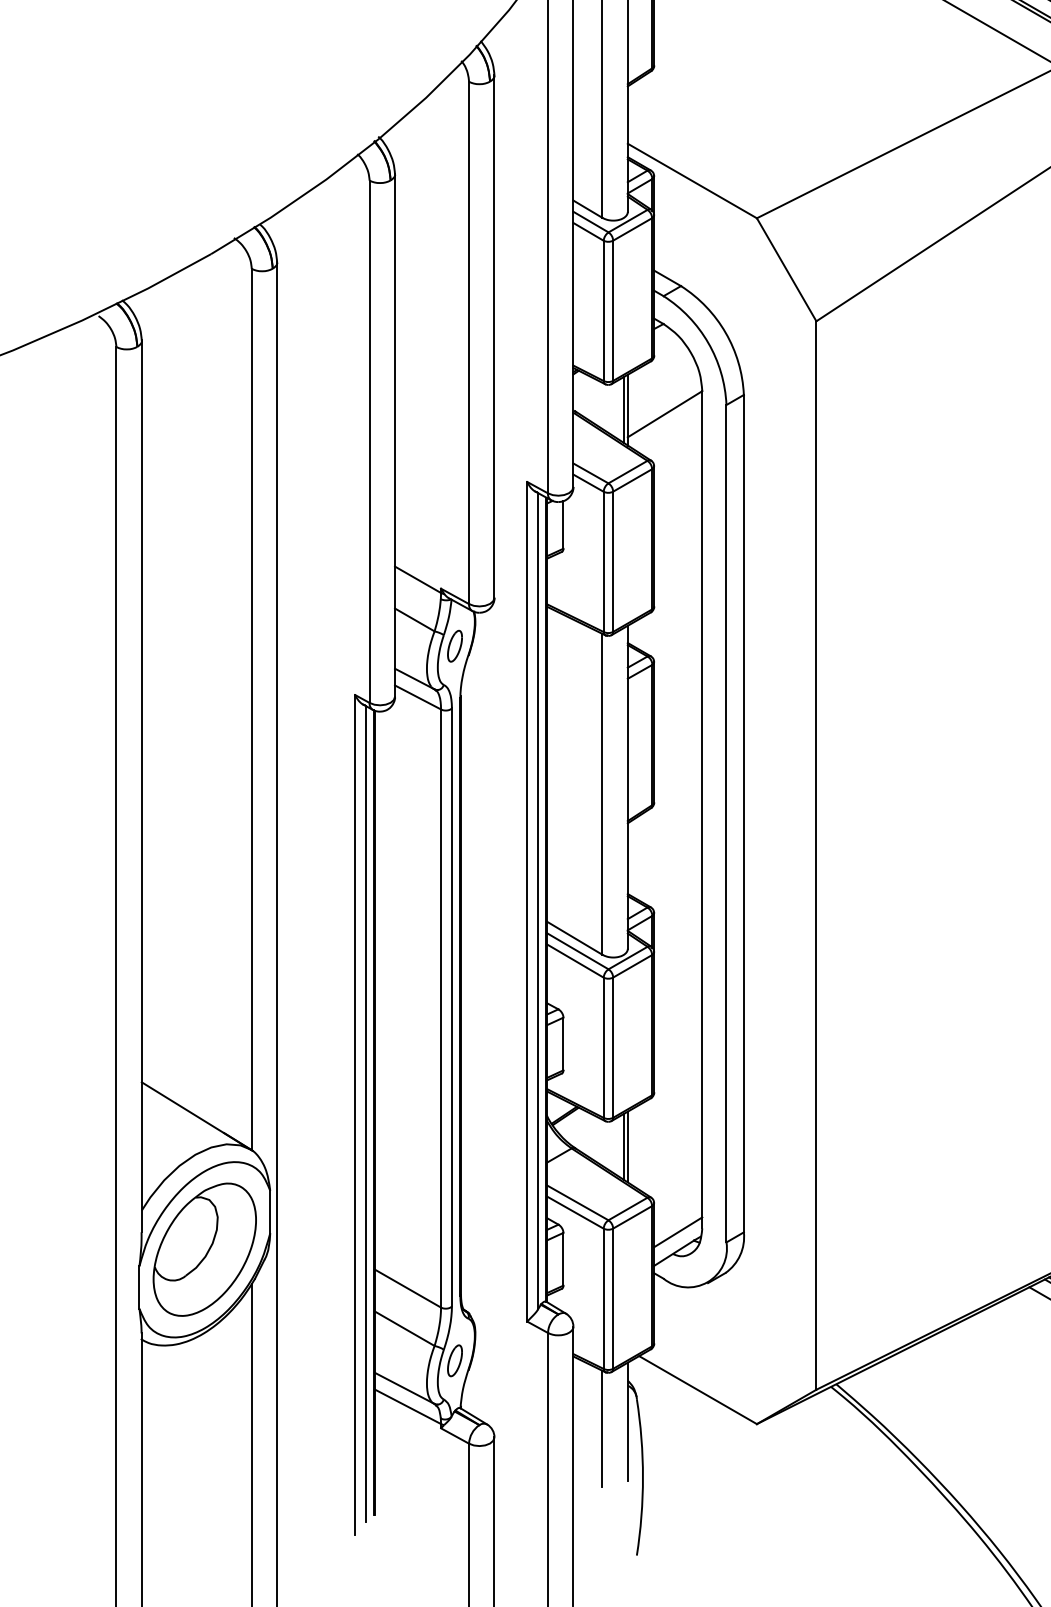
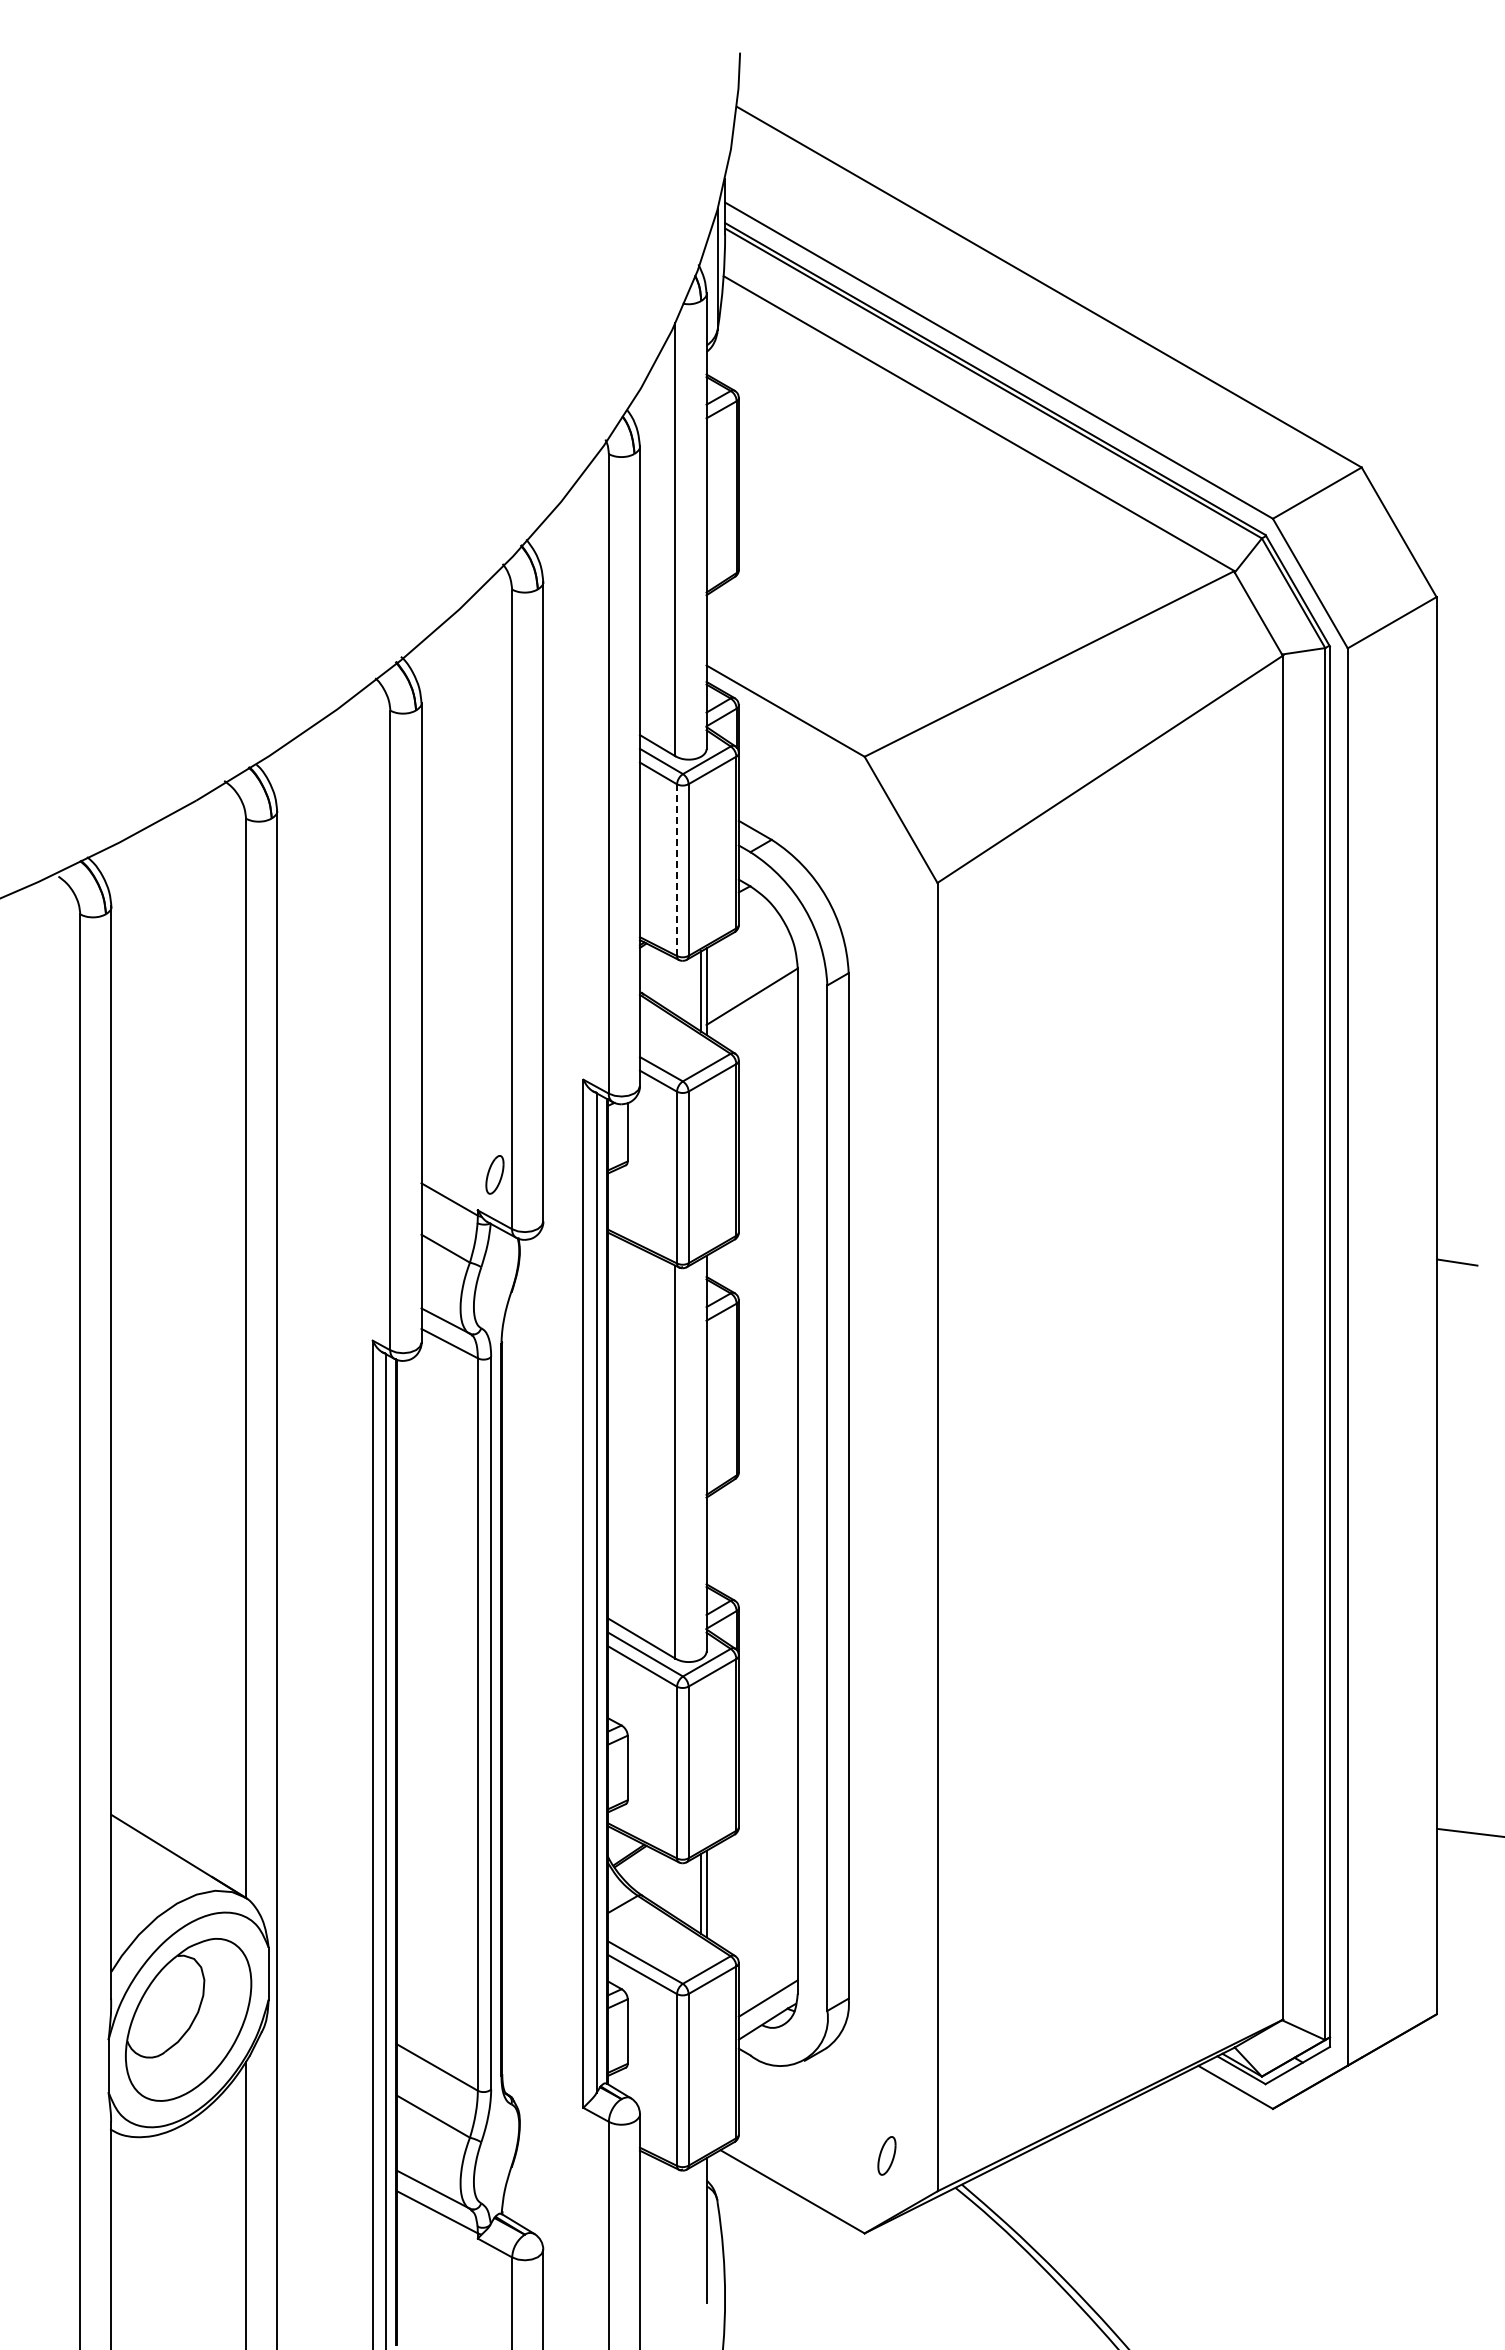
line: (604, 311) -> (677, 870), solid -> dashed
part: (454, 645) -> (494, 1174), moved
part: (454, 1360) -> (886, 2155), moved
line: (602, 1429) -> (675, 2239), removed

